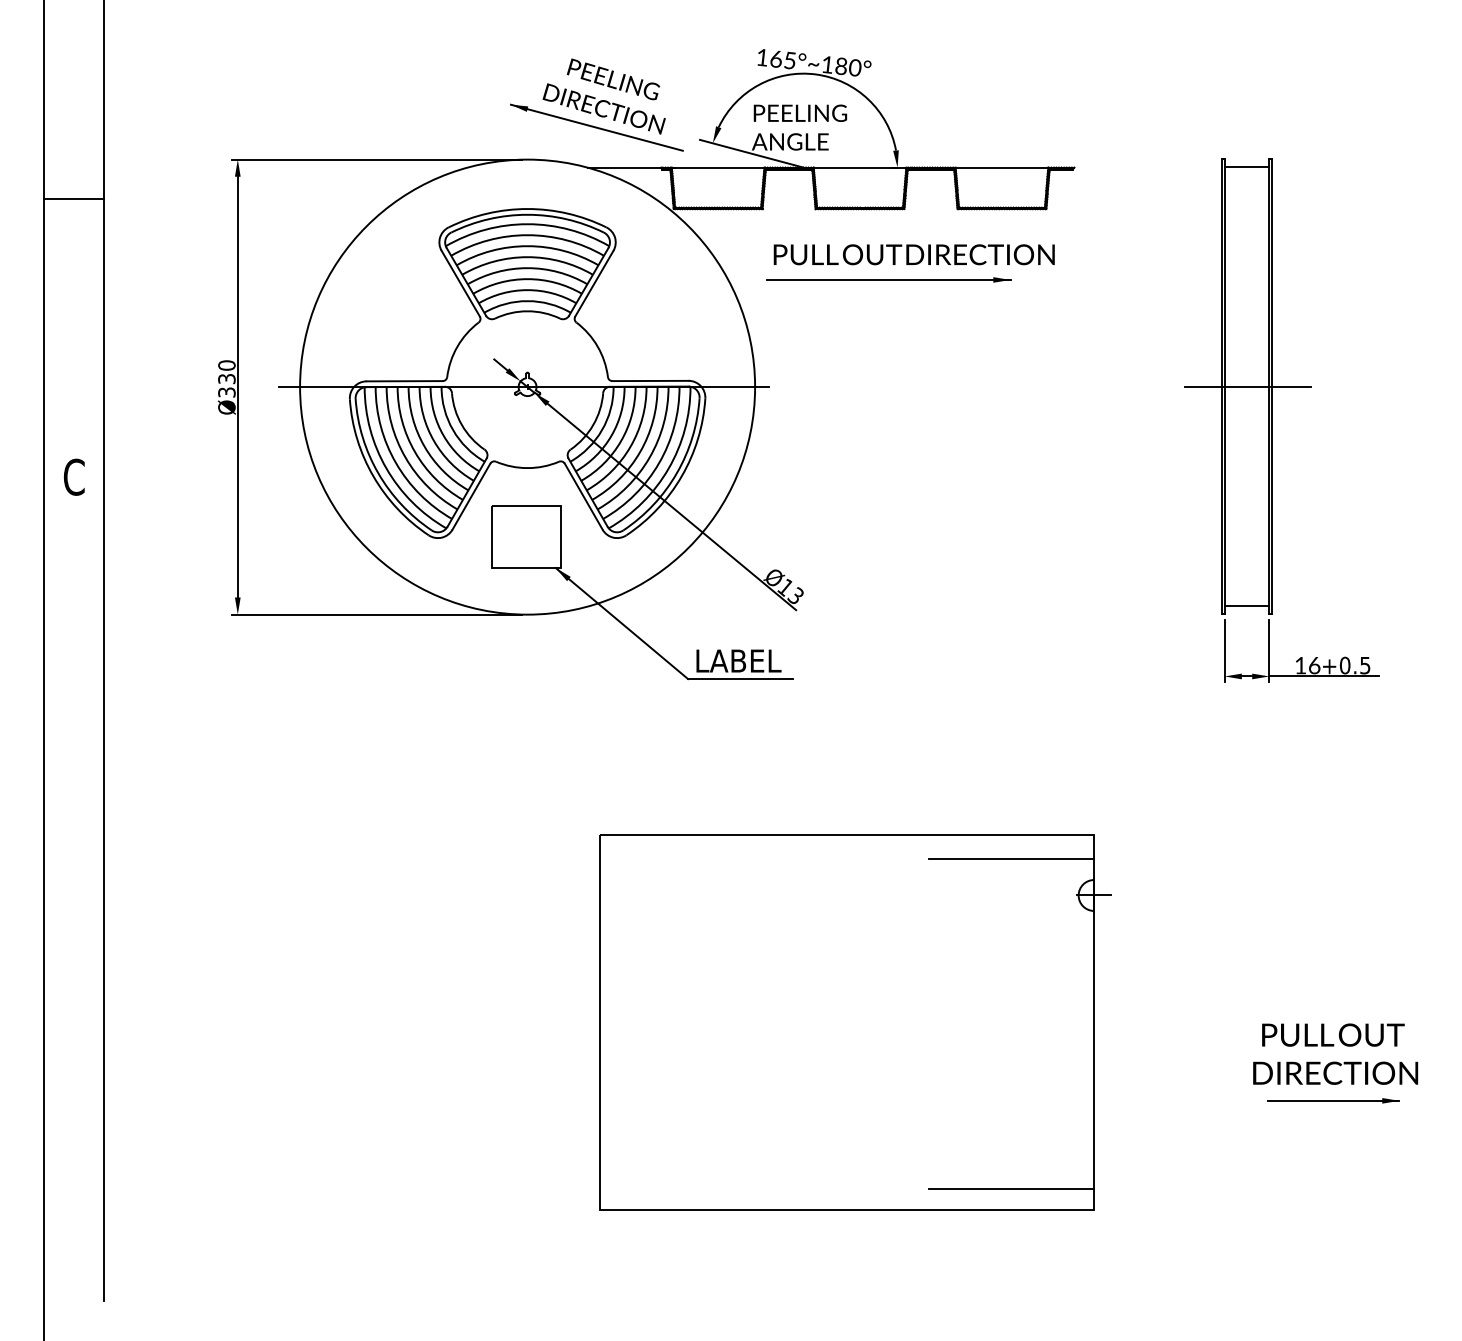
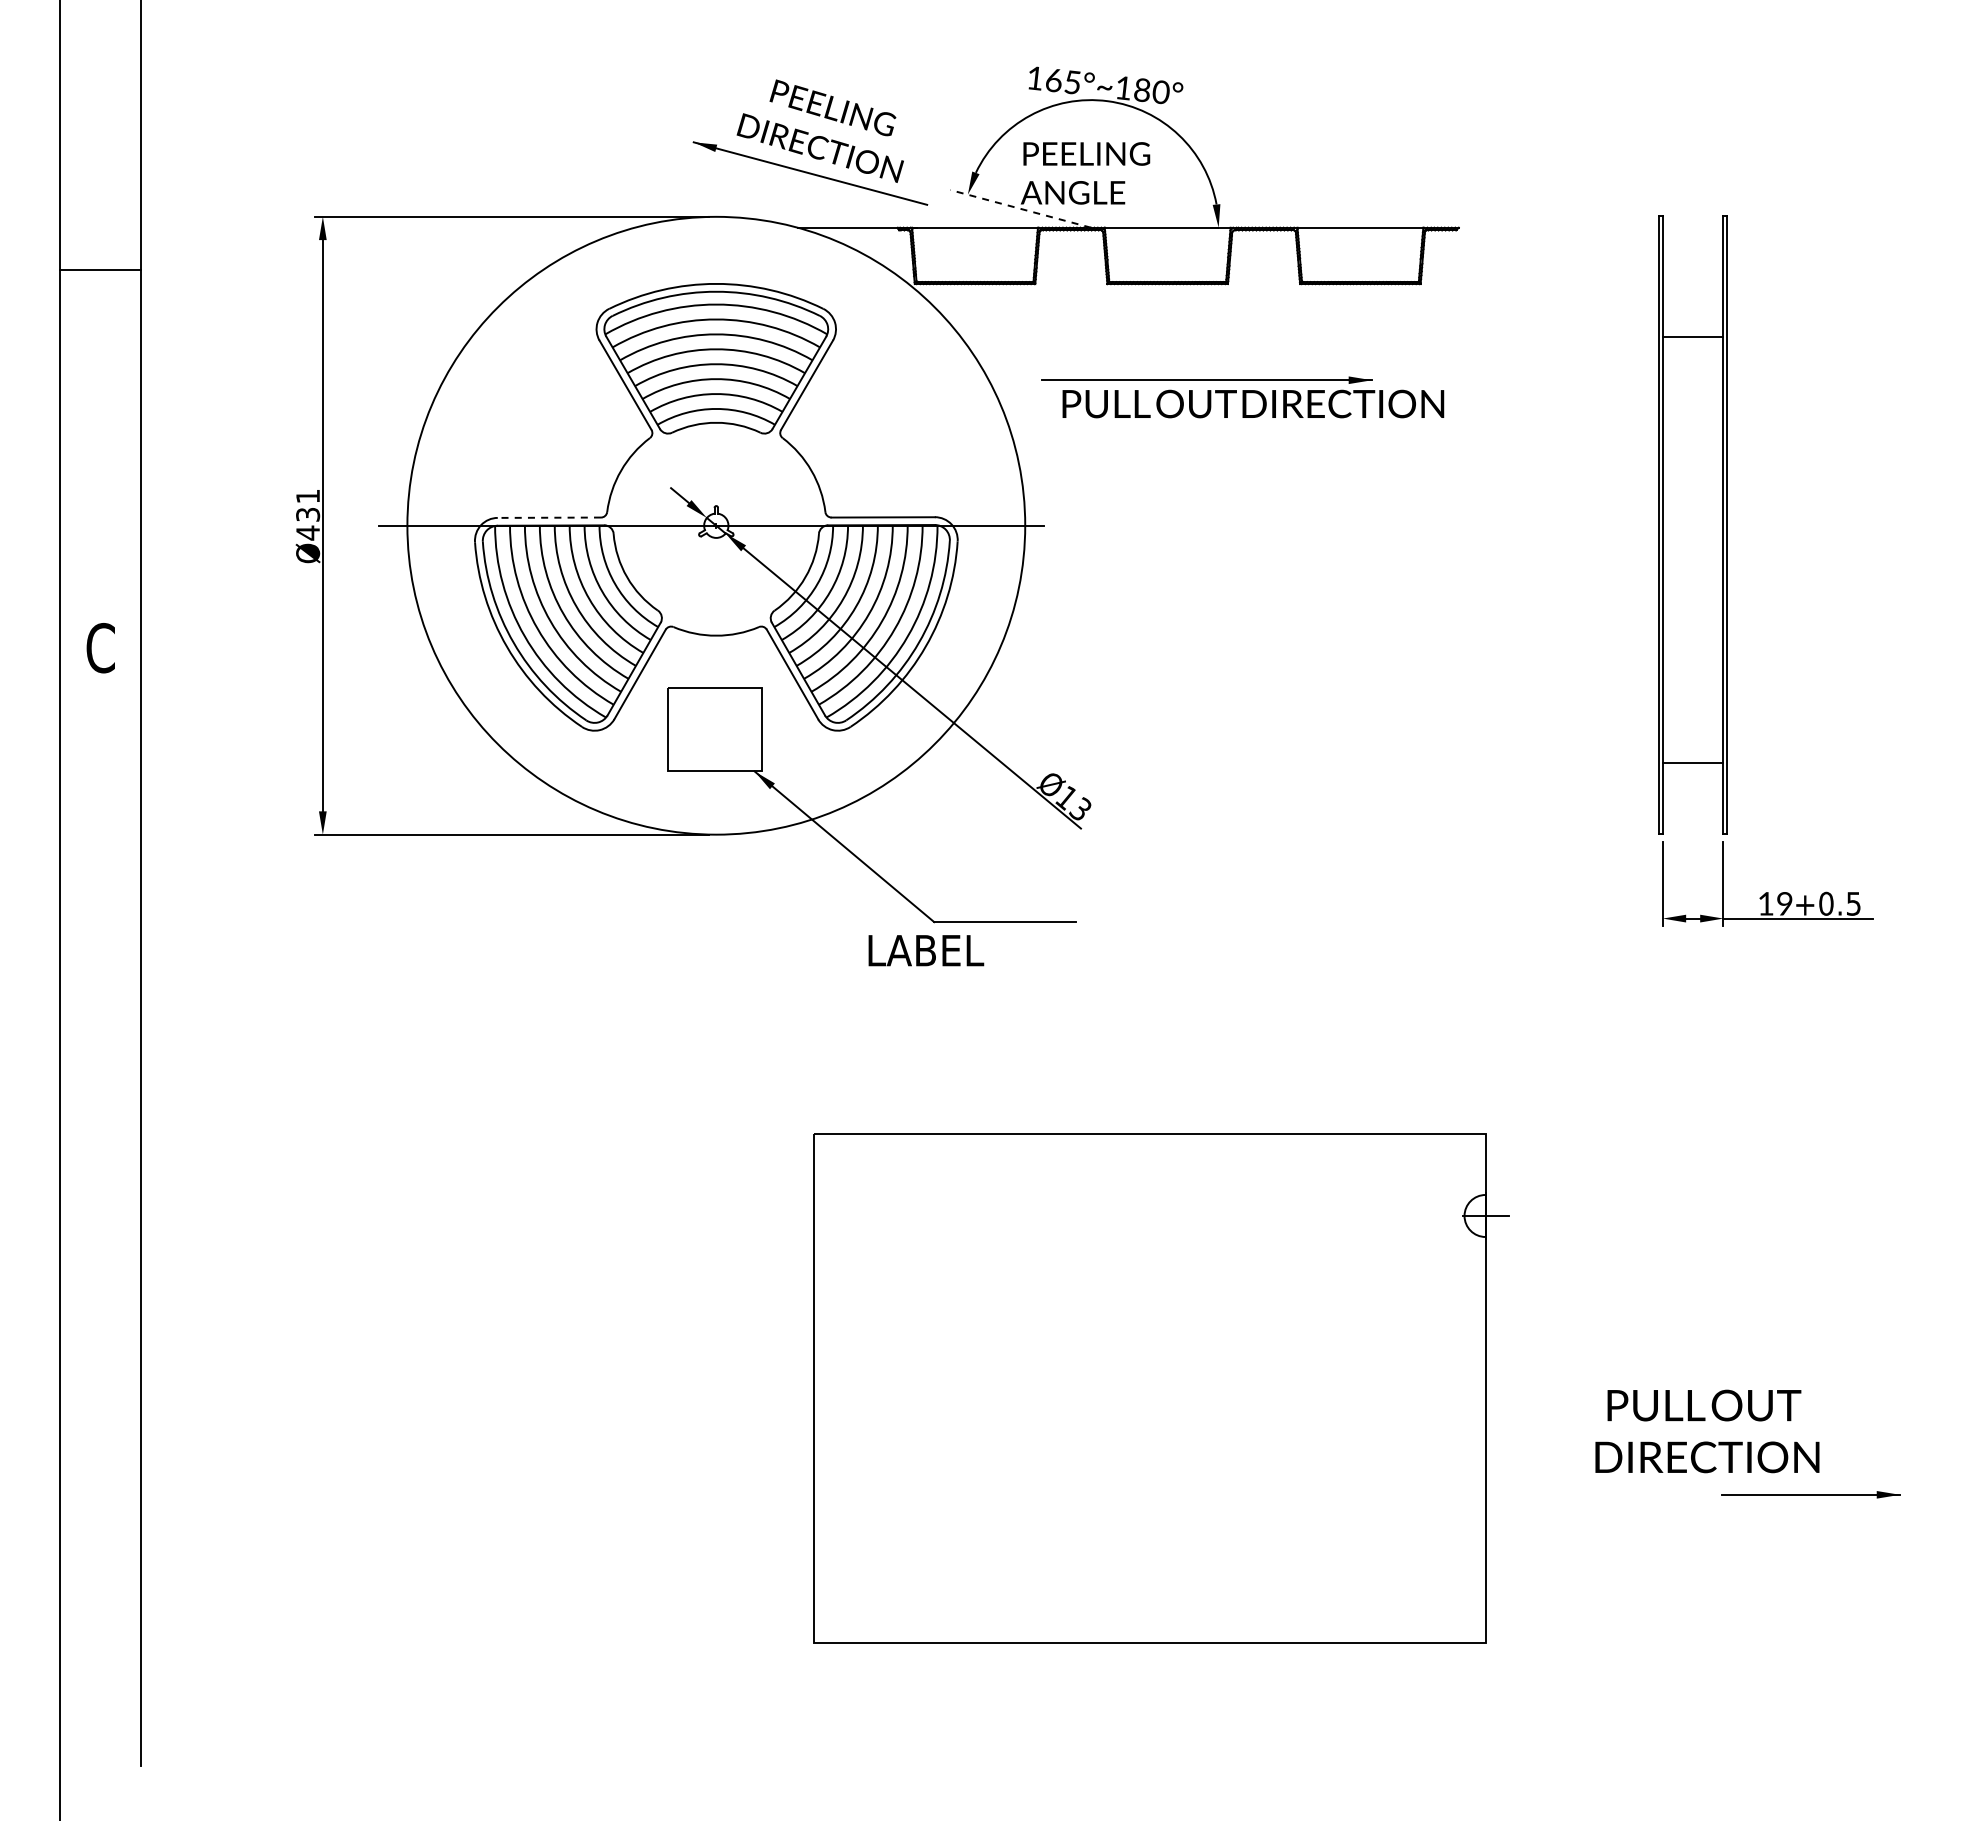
line: (751, 153) -> (1020, 208), solid -> dashed
line: (1246, 167) -> (1692, 337), moved
text: (914, 254) -> (1253, 403), moved
text: (227, 378) -> (308, 514), Ø330 -> Ø431
line: (404, 381) -> (549, 517), solid -> dashed
line: (1247, 386) -> (1693, 525), removed
line: (1246, 606) -> (1692, 763), moved
text: (739, 660) -> (926, 950), moved
text: (1314, 665) -> (1784, 903), 16 -> 19
line: (1011, 859) -> (1373, 1167), removed
text: (1335, 1054) -> (1707, 1431), moved
line: (1011, 1188) -> (1373, 1614), removed

